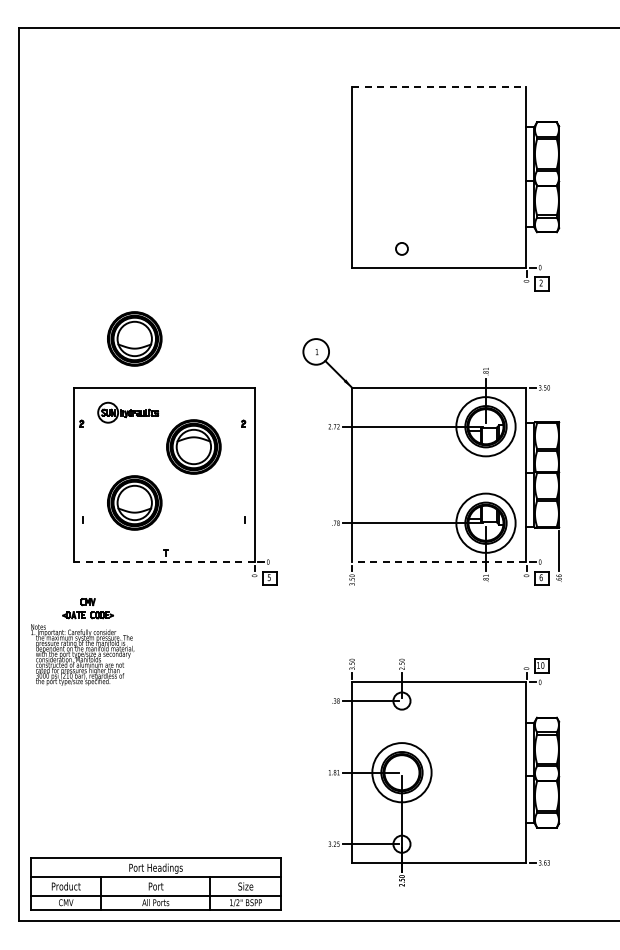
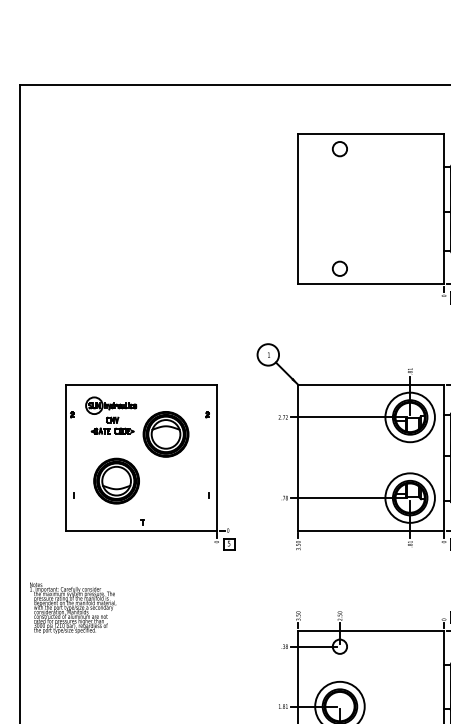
line: (439, 87) -> (371, 133), dashed -> solid
circle: (401, 105) -> (339, 148), added
circle: (401, 248) -> (339, 268), size x1.43
part: (134, 338) -> (116, 343), removed
line: (163, 562) -> (140, 530), dashed -> solid
line: (438, 562) -> (370, 530), dashed -> solid
part: (87, 608) -> (112, 425), moved

